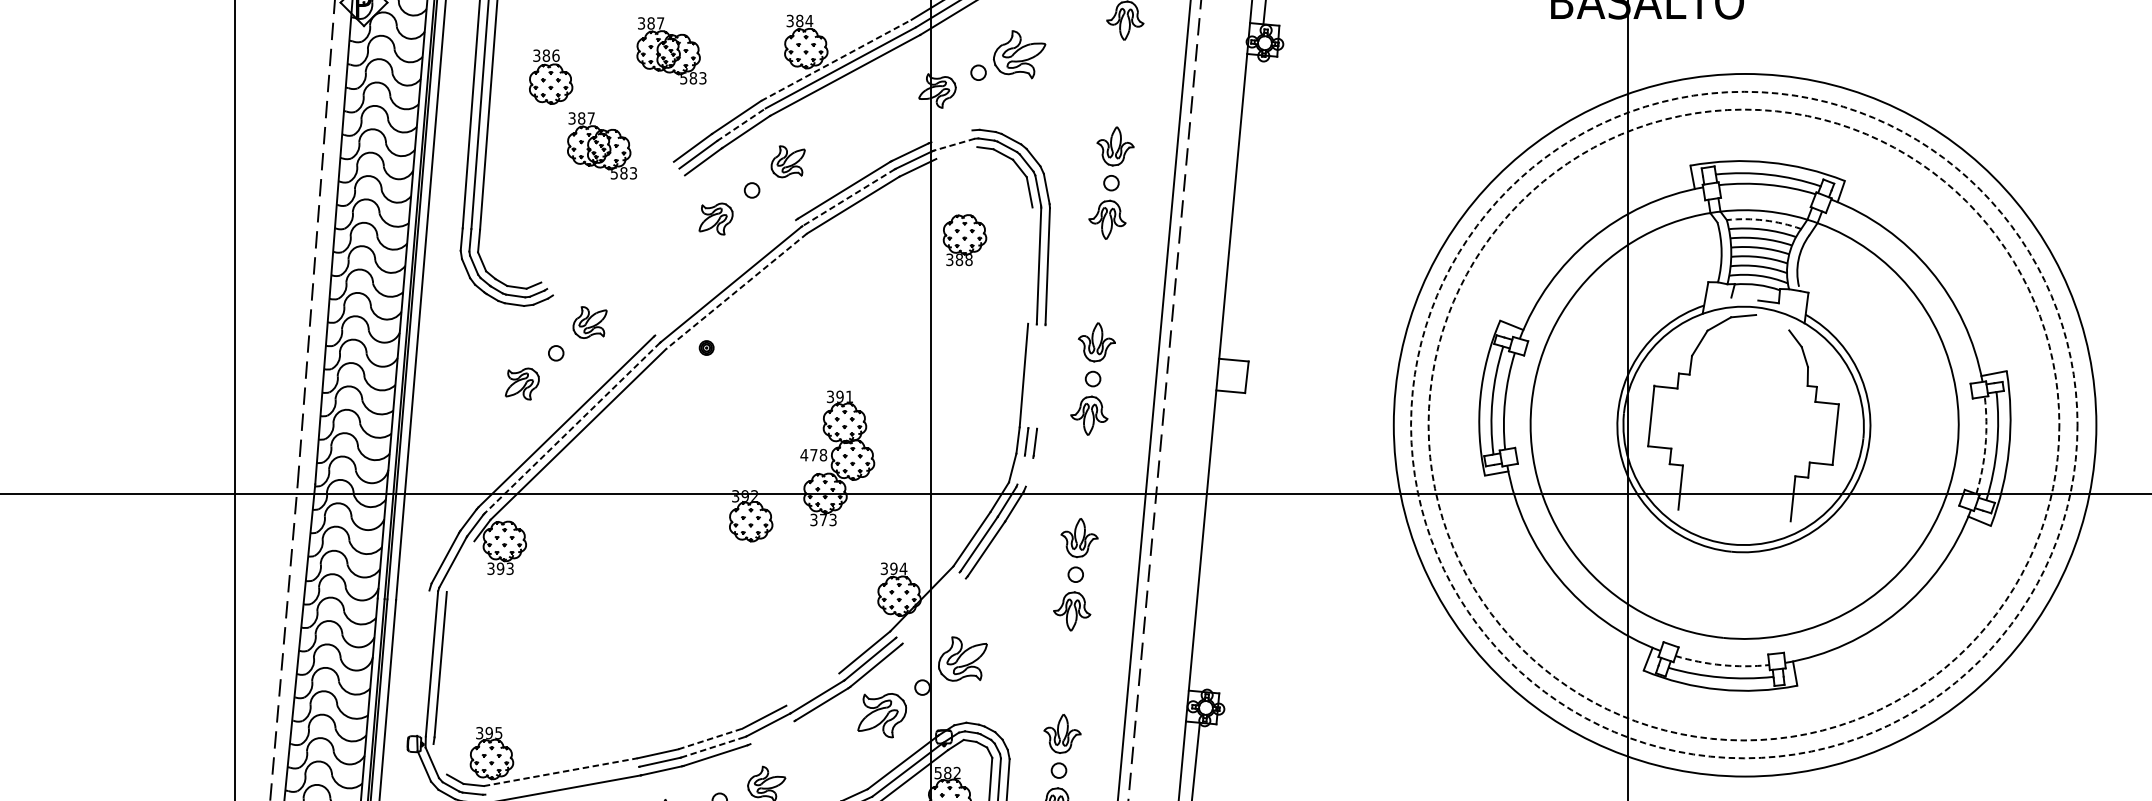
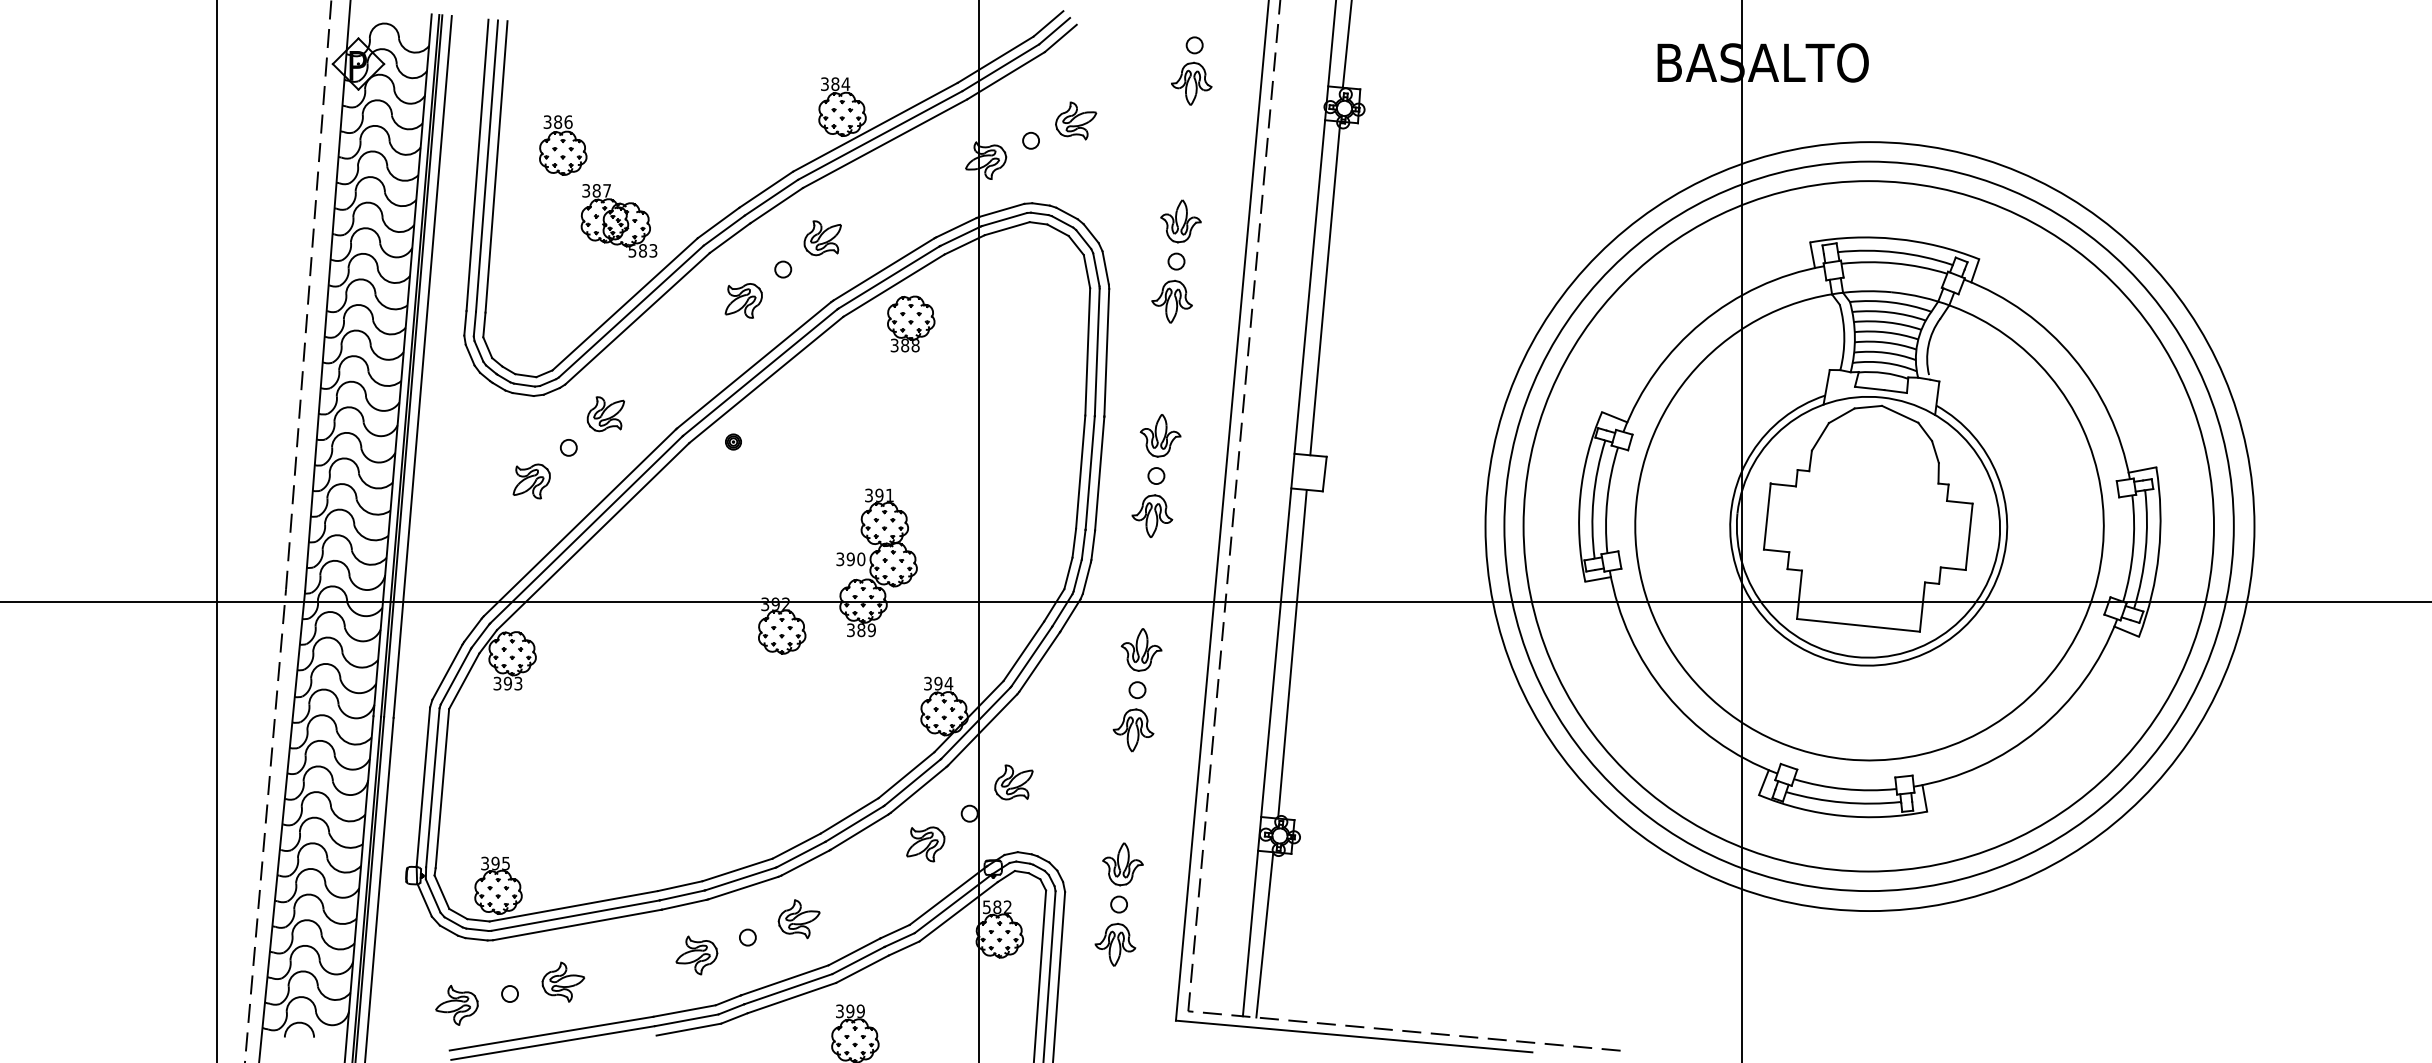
part: (671, 50) -> (694, 116), removed
part: (1020, 54) -> (1076, 120), size x0.71
line: (836, 60) -> (875, 127), dashed -> solid
line: (741, 124) -> (771, 197), dashed -> solid
line: (951, 135) -> (1001, 209), added
line: (954, 144) -> (1004, 219), dashed -> solid
line: (956, 152) -> (1006, 228), added
line: (848, 197) -> (888, 277), dashed -> solid
line: (1247, 207) -> (1325, 288), added
arc: (1764, 220) -> (1891, 302), dashed -> solid
line: (607, 222) -> (624, 304), added
line: (612, 228) -> (630, 311), added
line: (618, 235) -> (637, 318), added
part: (965, 239) -> (911, 323), moved
line: (1030, 265) -> (1087, 351), added
line: (725, 278) -> (754, 365), added
line: (736, 290) -> (766, 379), dashed -> solid
line: (1744, 299) -> (1869, 388), added
line: (1772, 321) -> (1900, 413), added
line: (1031, 375) -> (1089, 472), added
line: (1041, 376) -> (1099, 473), added
circle: (1743, 425) -> (1868, 526), dashed -> solid
circle: (1743, 425) -> (1868, 526), dashed -> solid
line: (572, 428) -> (586, 530), dashed -> solid
arc: (1985, 446) -> (2133, 549), dashed -> solid
text: (813, 455) -> (850, 559), 478 -> 390
line: (1020, 469) -> (1077, 575), added
line: (1029, 471) -> (1086, 577), added
line: (1734, 514) -> (1858, 624), added
text: (828, 520) -> (866, 630), 373 -> 389
line: (1217, 542) -> (1292, 654), added
line: (460, 566) -> (464, 681), added
line: (927, 604) -> (975, 722), added
line: (934, 610) -> (982, 729), added
part: (962, 659) -> (1013, 782), size x0.71
line: (423, 662) -> (423, 786), added
arc: (1721, 665) -> (1844, 789), dashed -> solid
line: (812, 689) -> (849, 815), added
part: (882, 715) -> (925, 844), size x0.71
line: (772, 732) -> (805, 862), added
line: (710, 738) -> (737, 869), dashed -> solid
line: (713, 747) -> (740, 879), dashed -> solid
line: (439, 758) -> (441, 891), added
line: (560, 772) -> (573, 906), dashed -> solid
line: (562, 780) -> (575, 915), added

